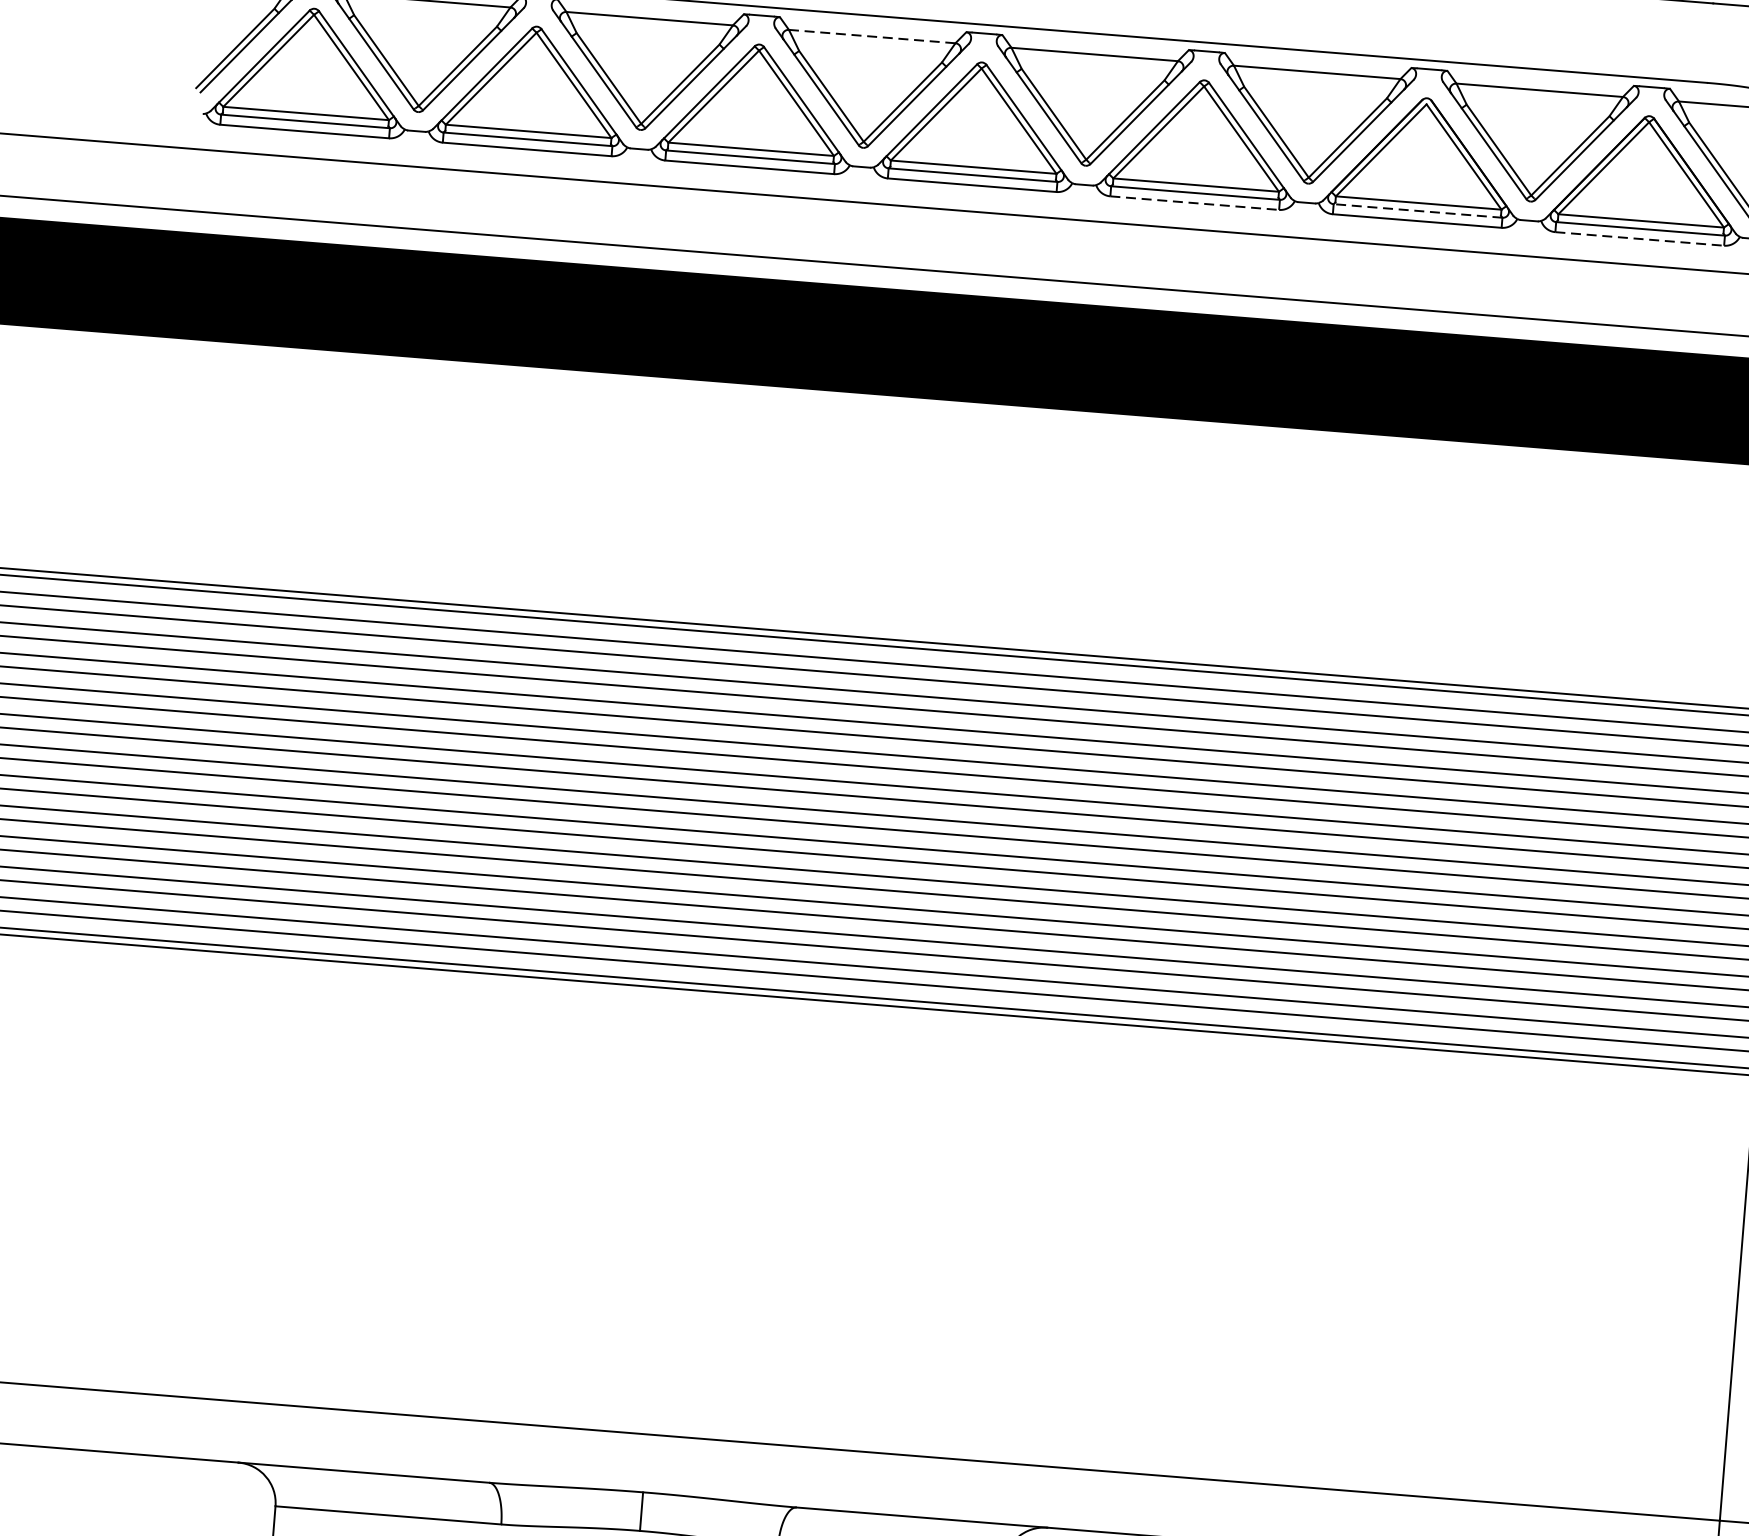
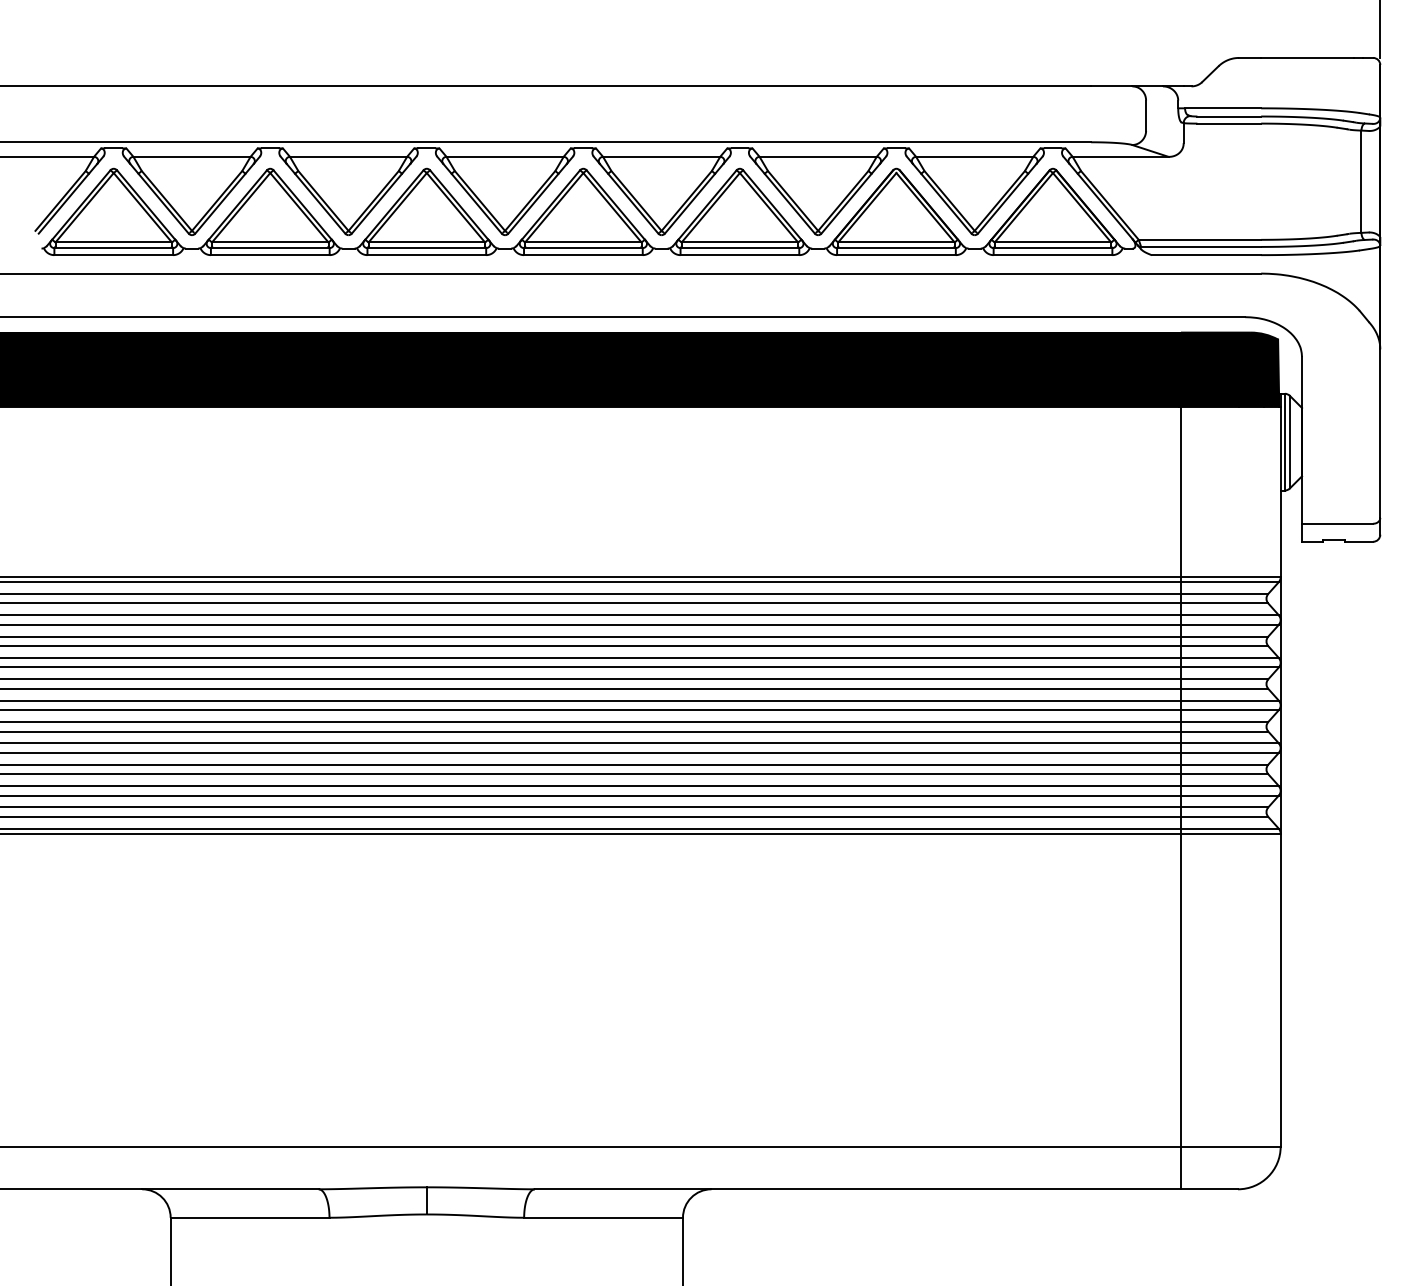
line: (872, 36) -> (505, 156), dashed -> solid
line: (1195, 203) -> (740, 255), dashed -> solid
line: (1416, 211) -> (895, 248), dashed -> solid
line: (1640, 239) -> (1053, 255), dashed -> solid

